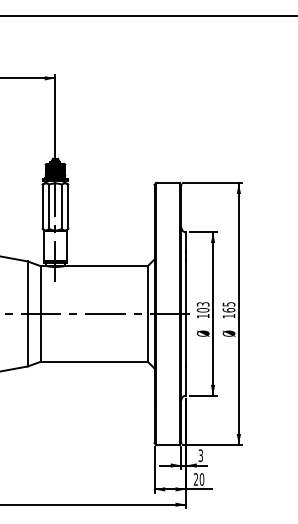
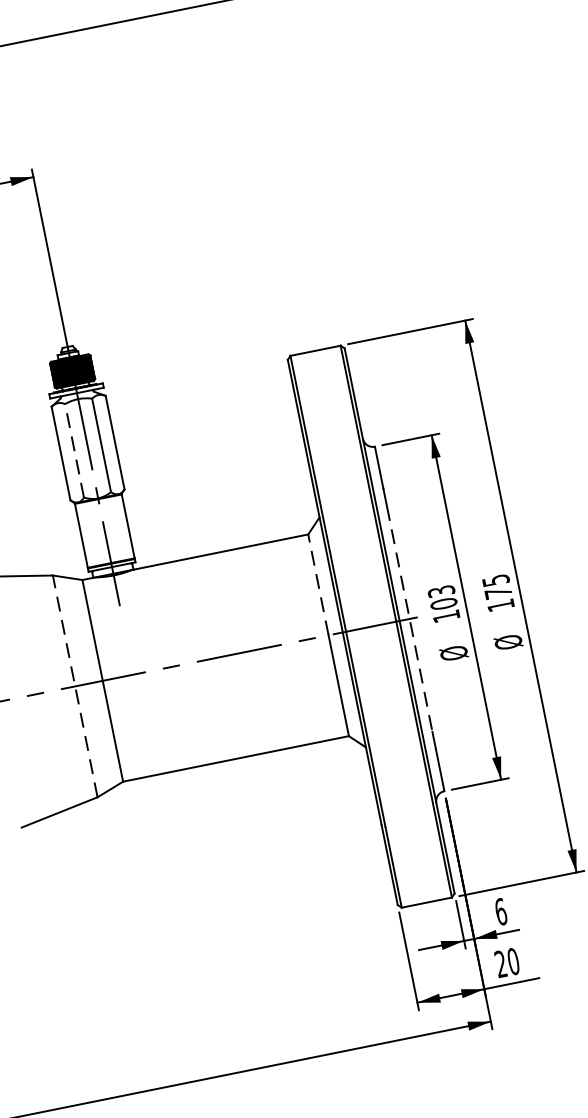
line: (49, 206) -> (75, 450), solid -> dashed
line: (147, 290) -> (318, 585), solid -> dashed
text: (228, 310) -> (497, 593), 165 -> 175
line: (27, 313) -> (74, 685), solid -> dashed
line: (186, 314) -> (410, 619), solid -> dashed
text: (200, 455) -> (500, 911), 3 -> 6

